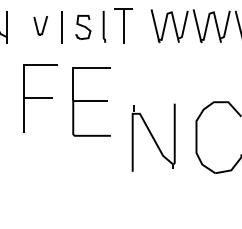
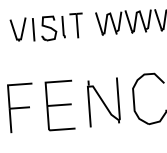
part: (40, 25) -> (18, 29), size x1.67
part: (83, 27) -> (49, 28), size x1.43
part: (40, 98) -> (21, 108), moved
part: (91, 101) -> (60, 105), moved

